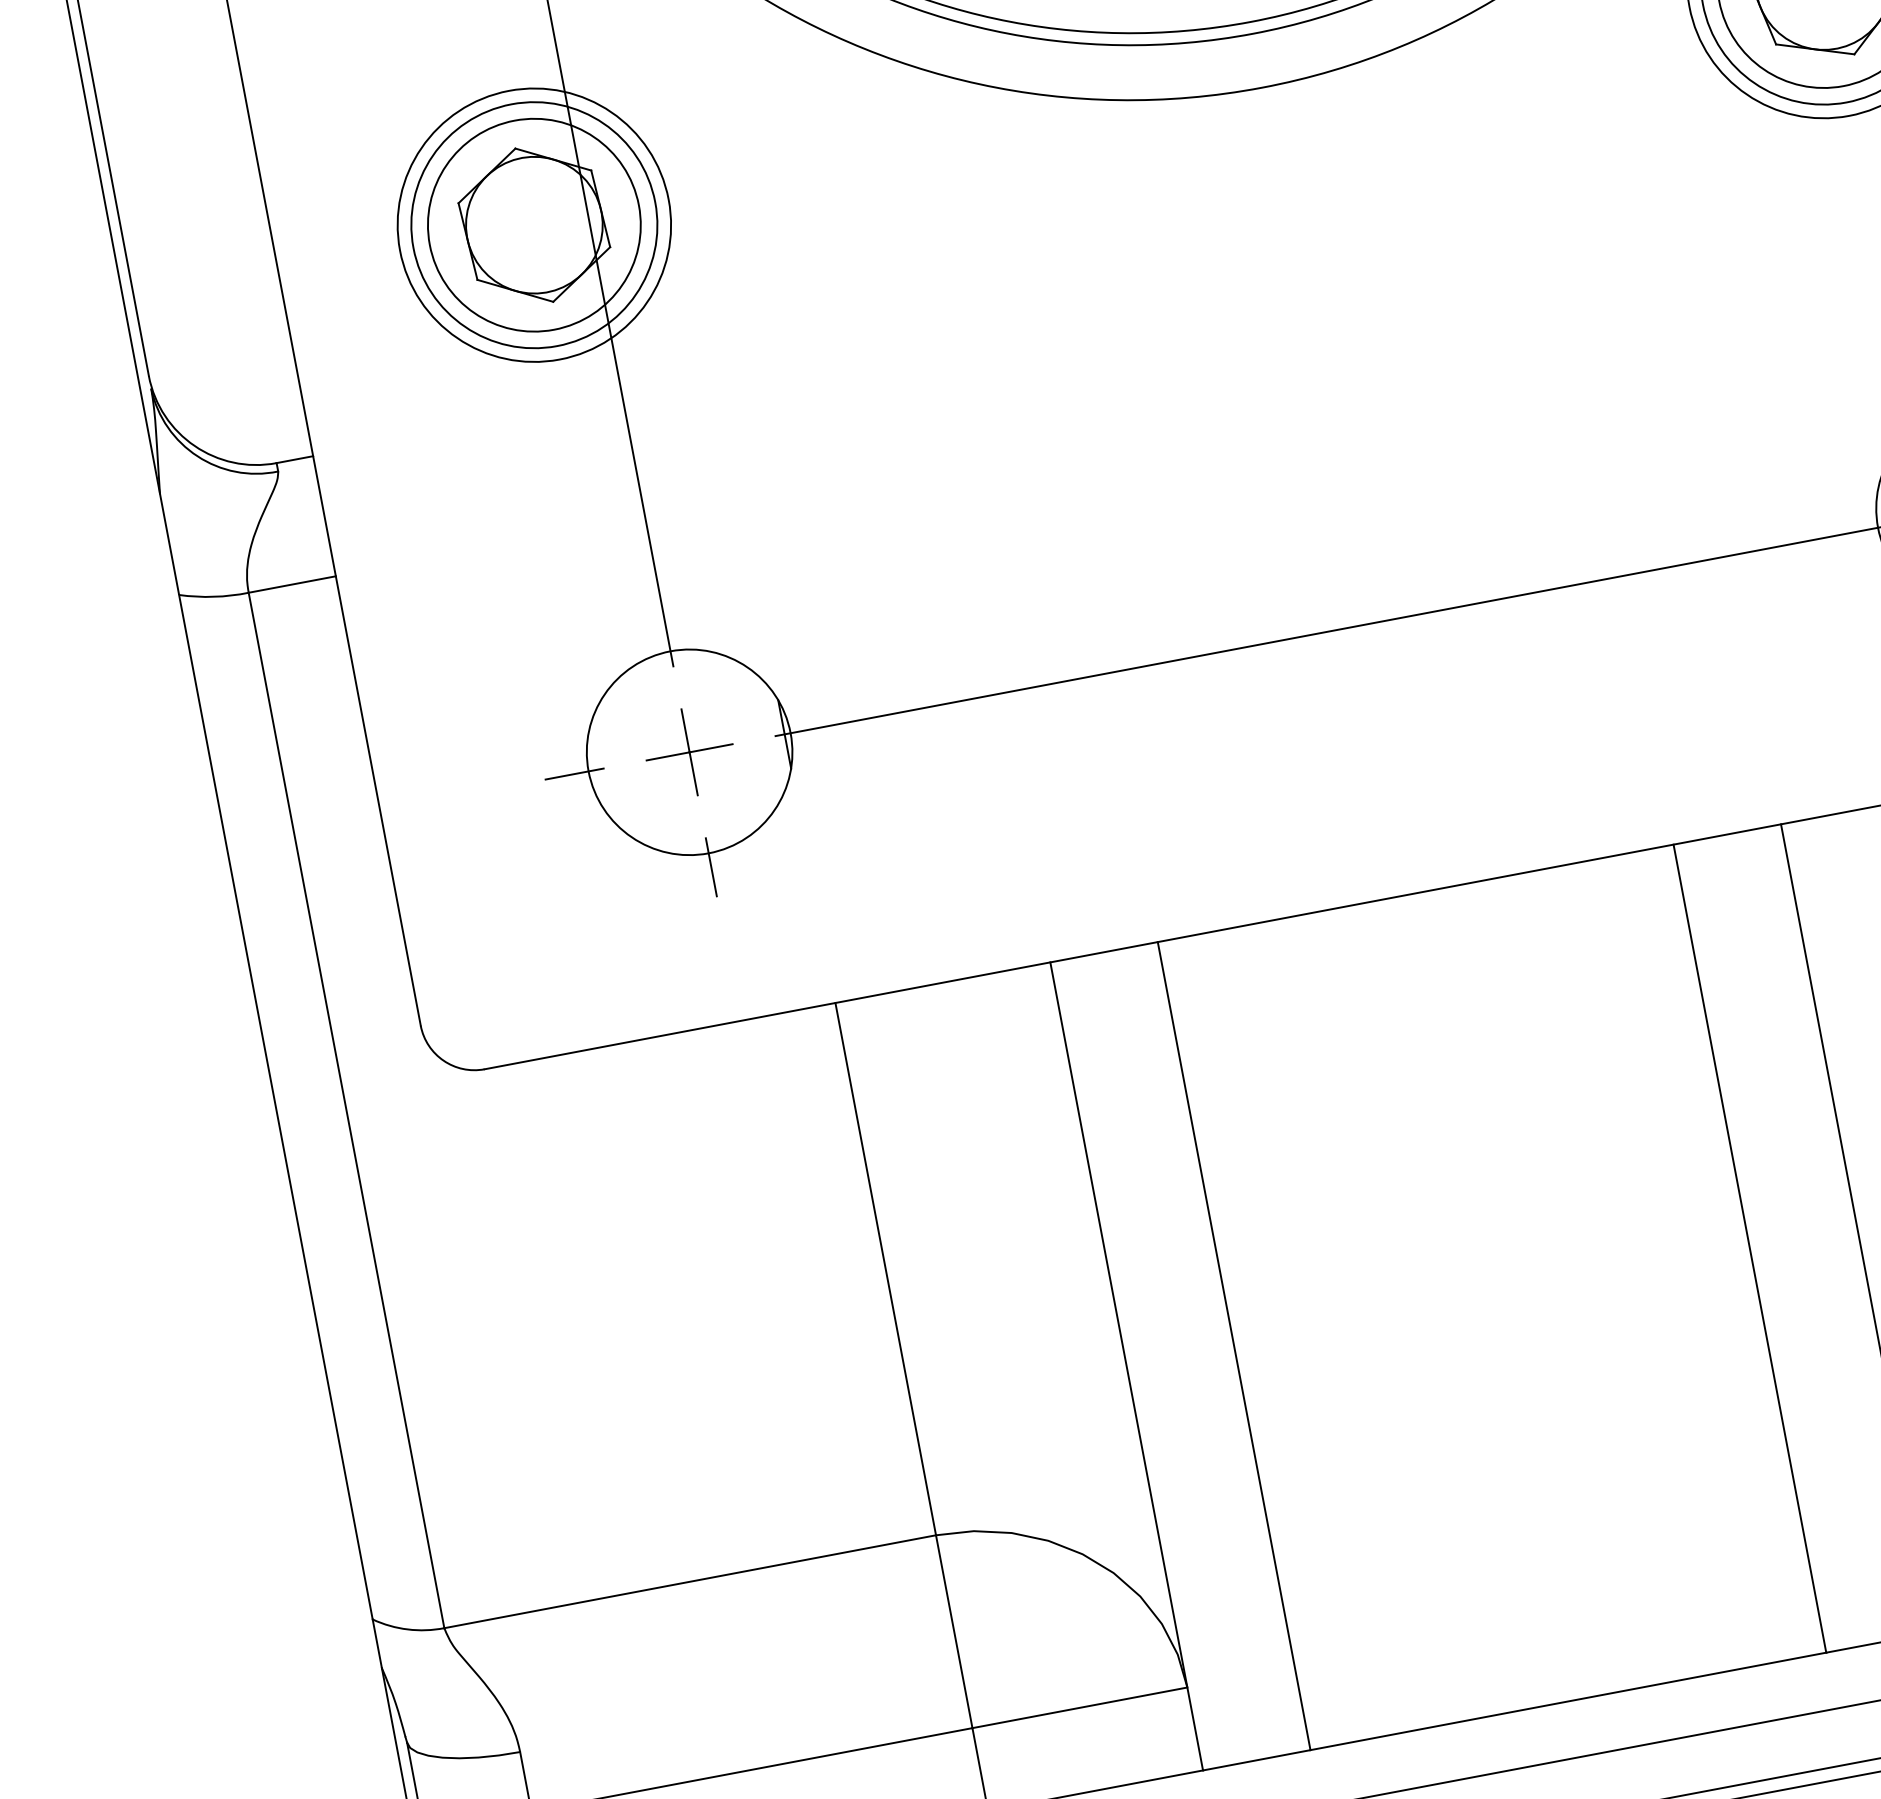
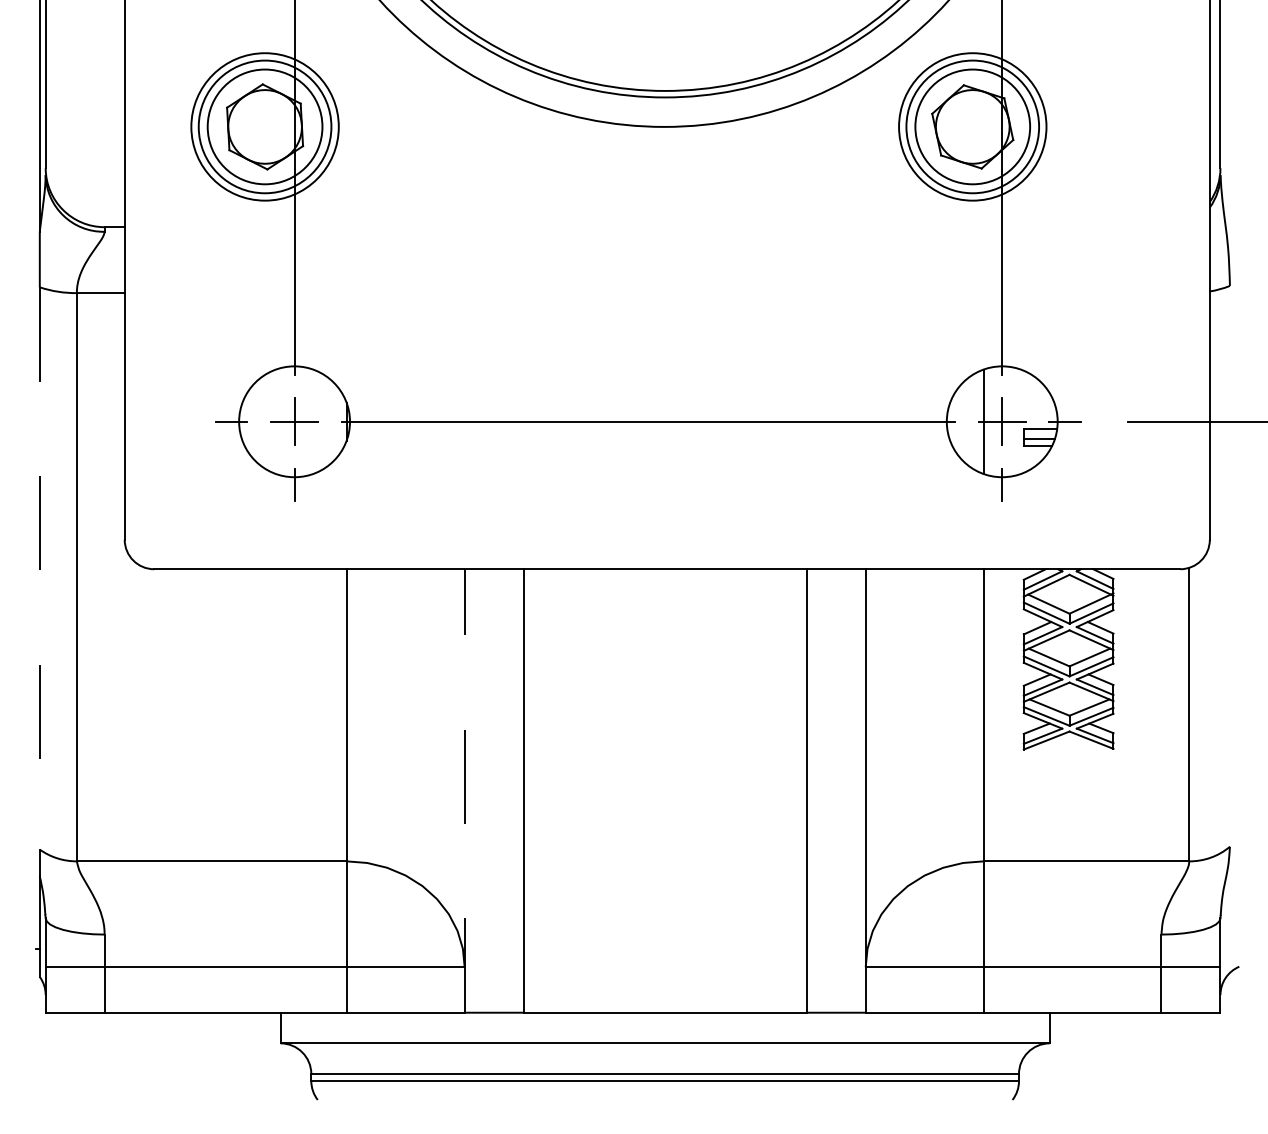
line: (275, 1107) -> (39, 568), solid -> dashed
line: (1126, 1365) -> (464, 790), solid -> dashed

